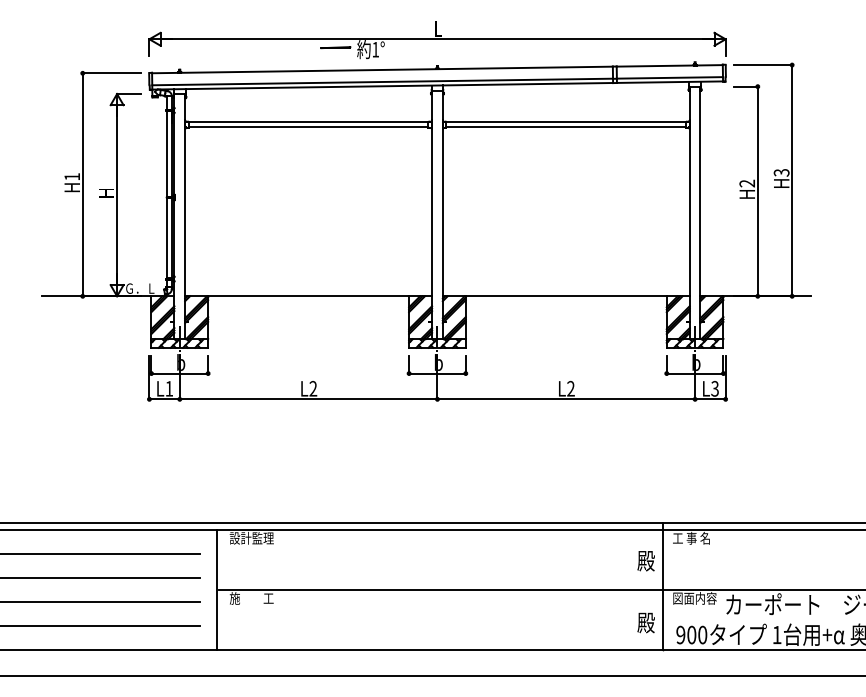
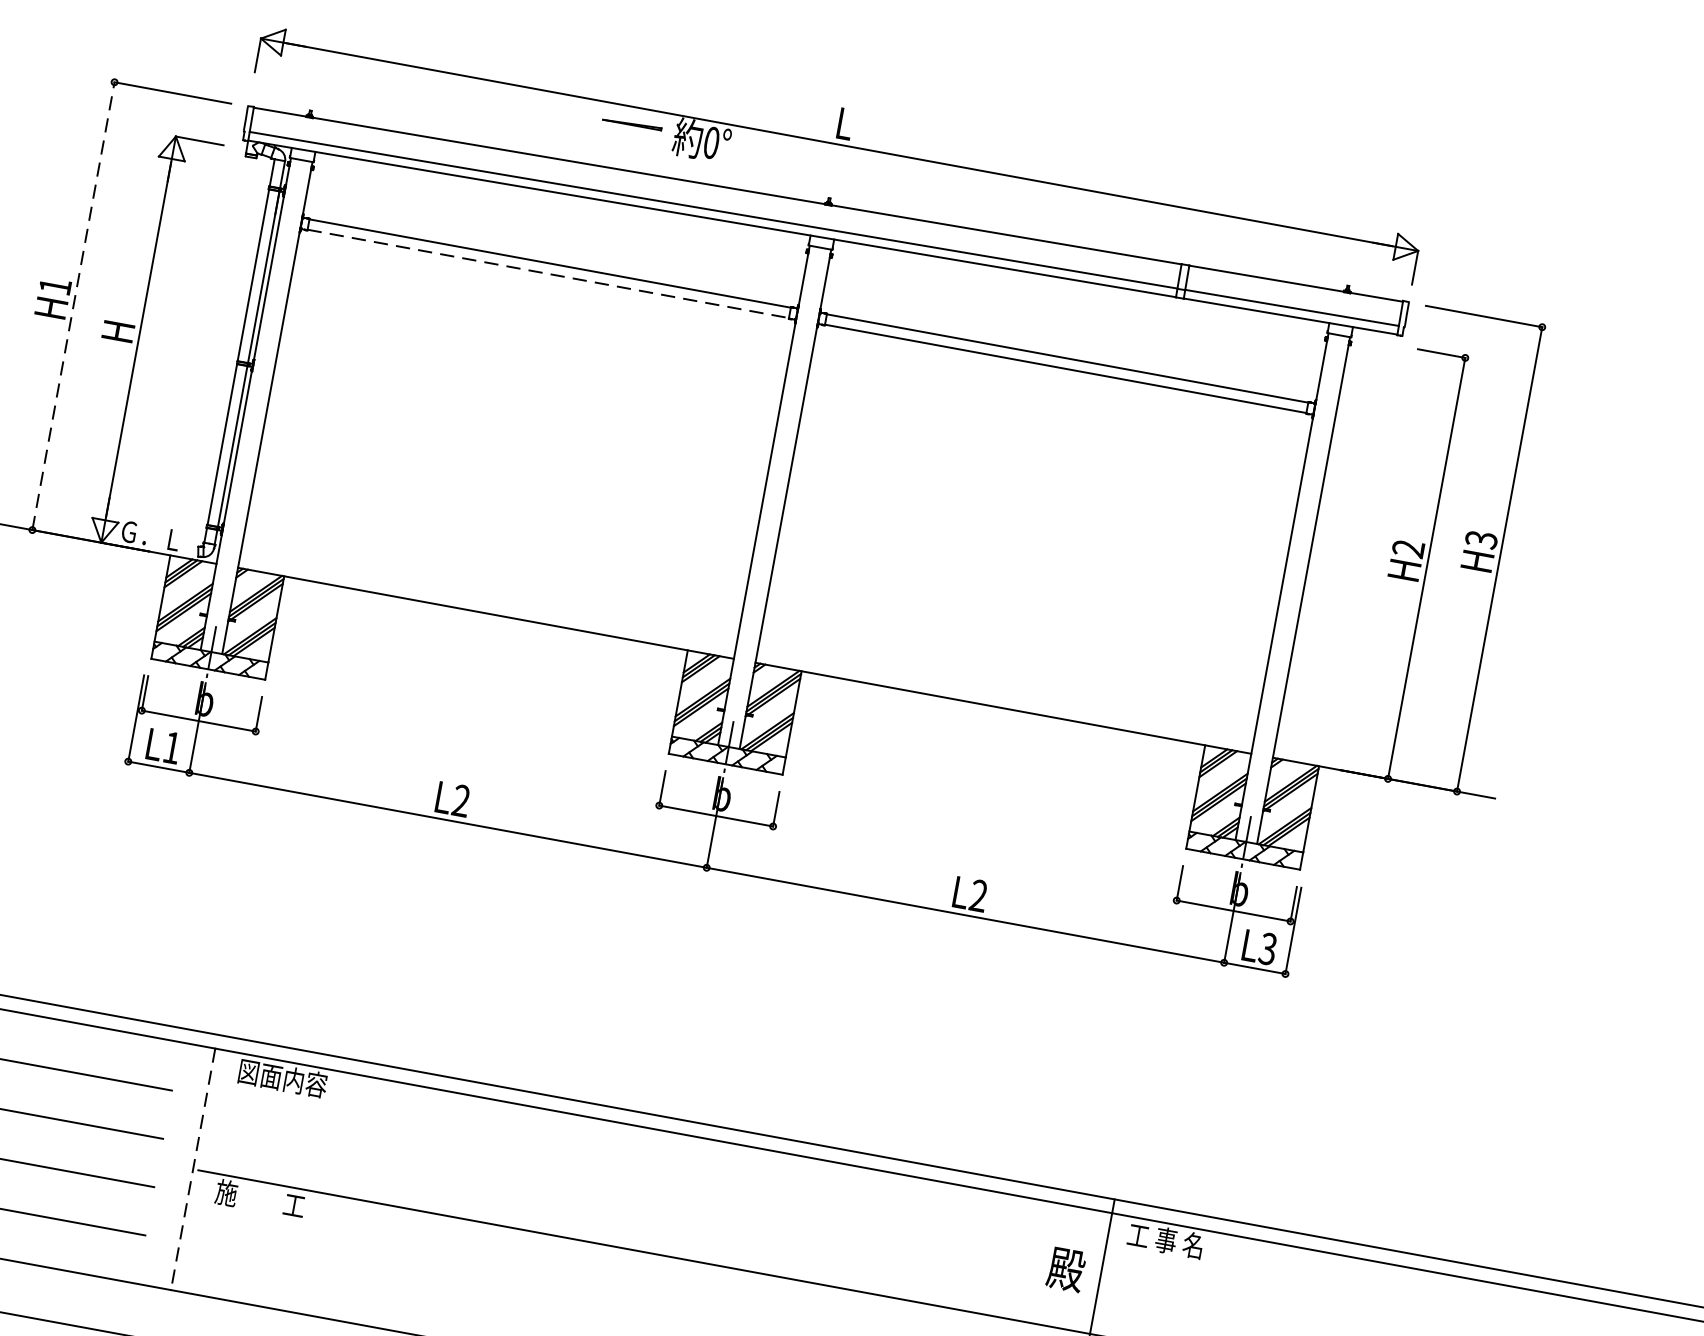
text: (375, 49) -> (711, 142), 1° -> 0°
line: (308, 127) -> (547, 274), solid -> dashed
line: (82, 184) -> (73, 305), solid -> dashed
text: (251, 537) -> (282, 1076), 設計監理 -> 図面内容
line: (216, 590) -> (192, 1170), solid -> dashed

